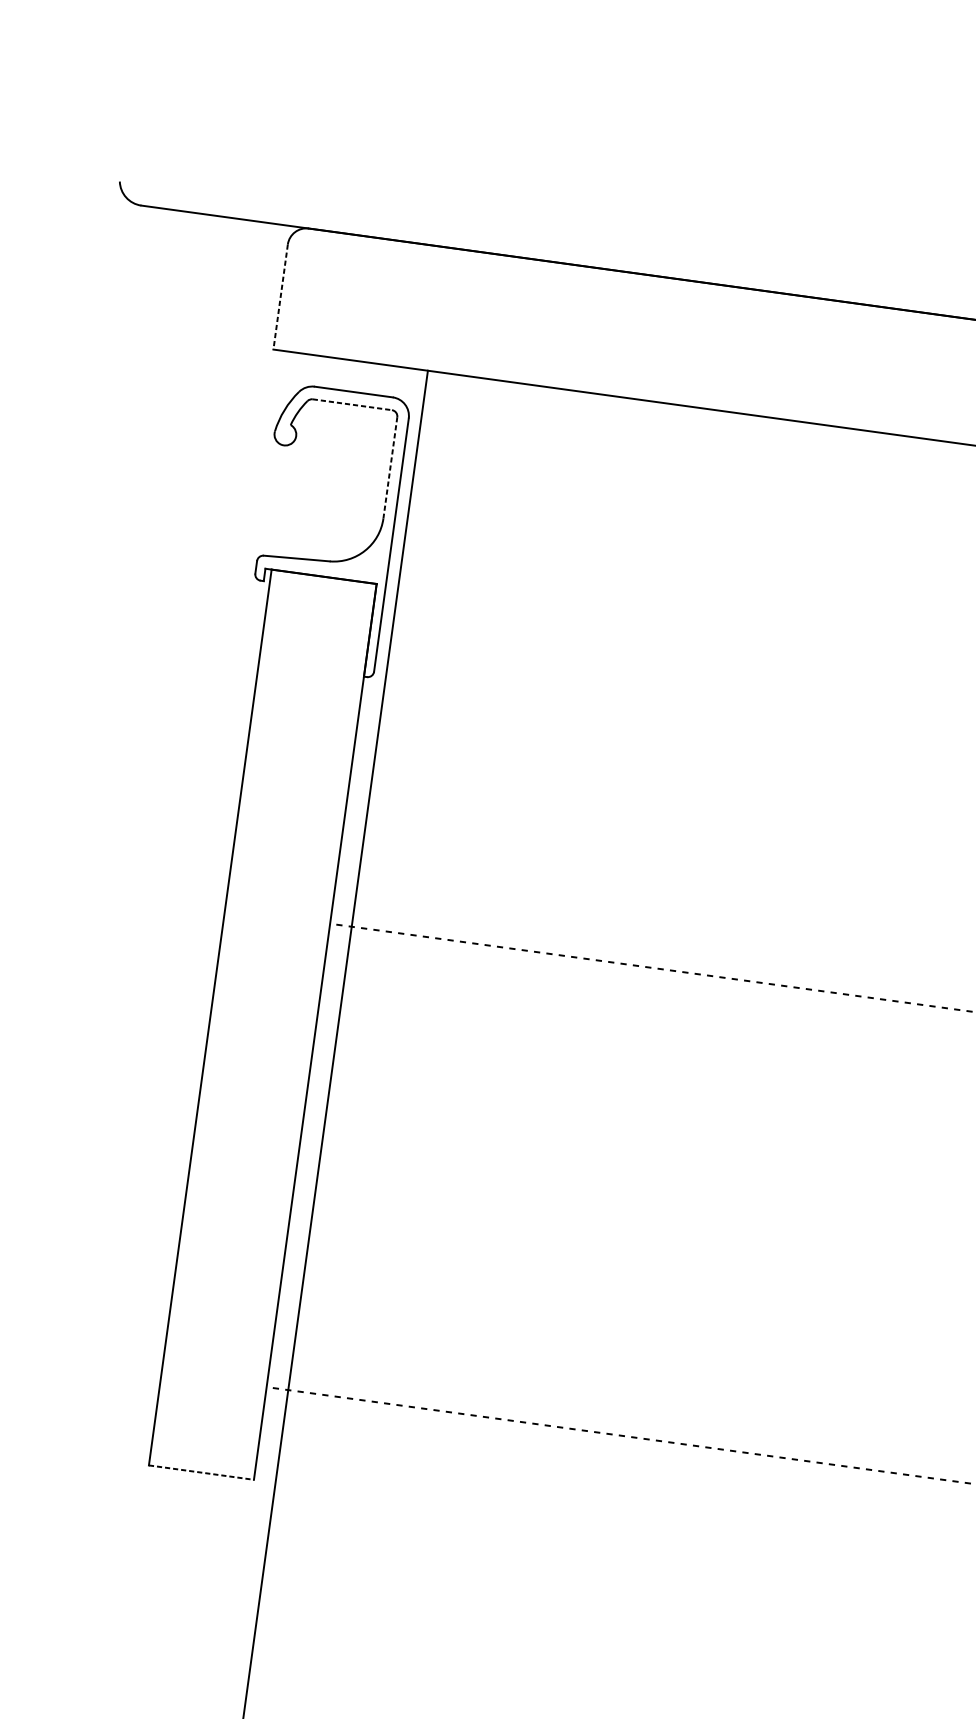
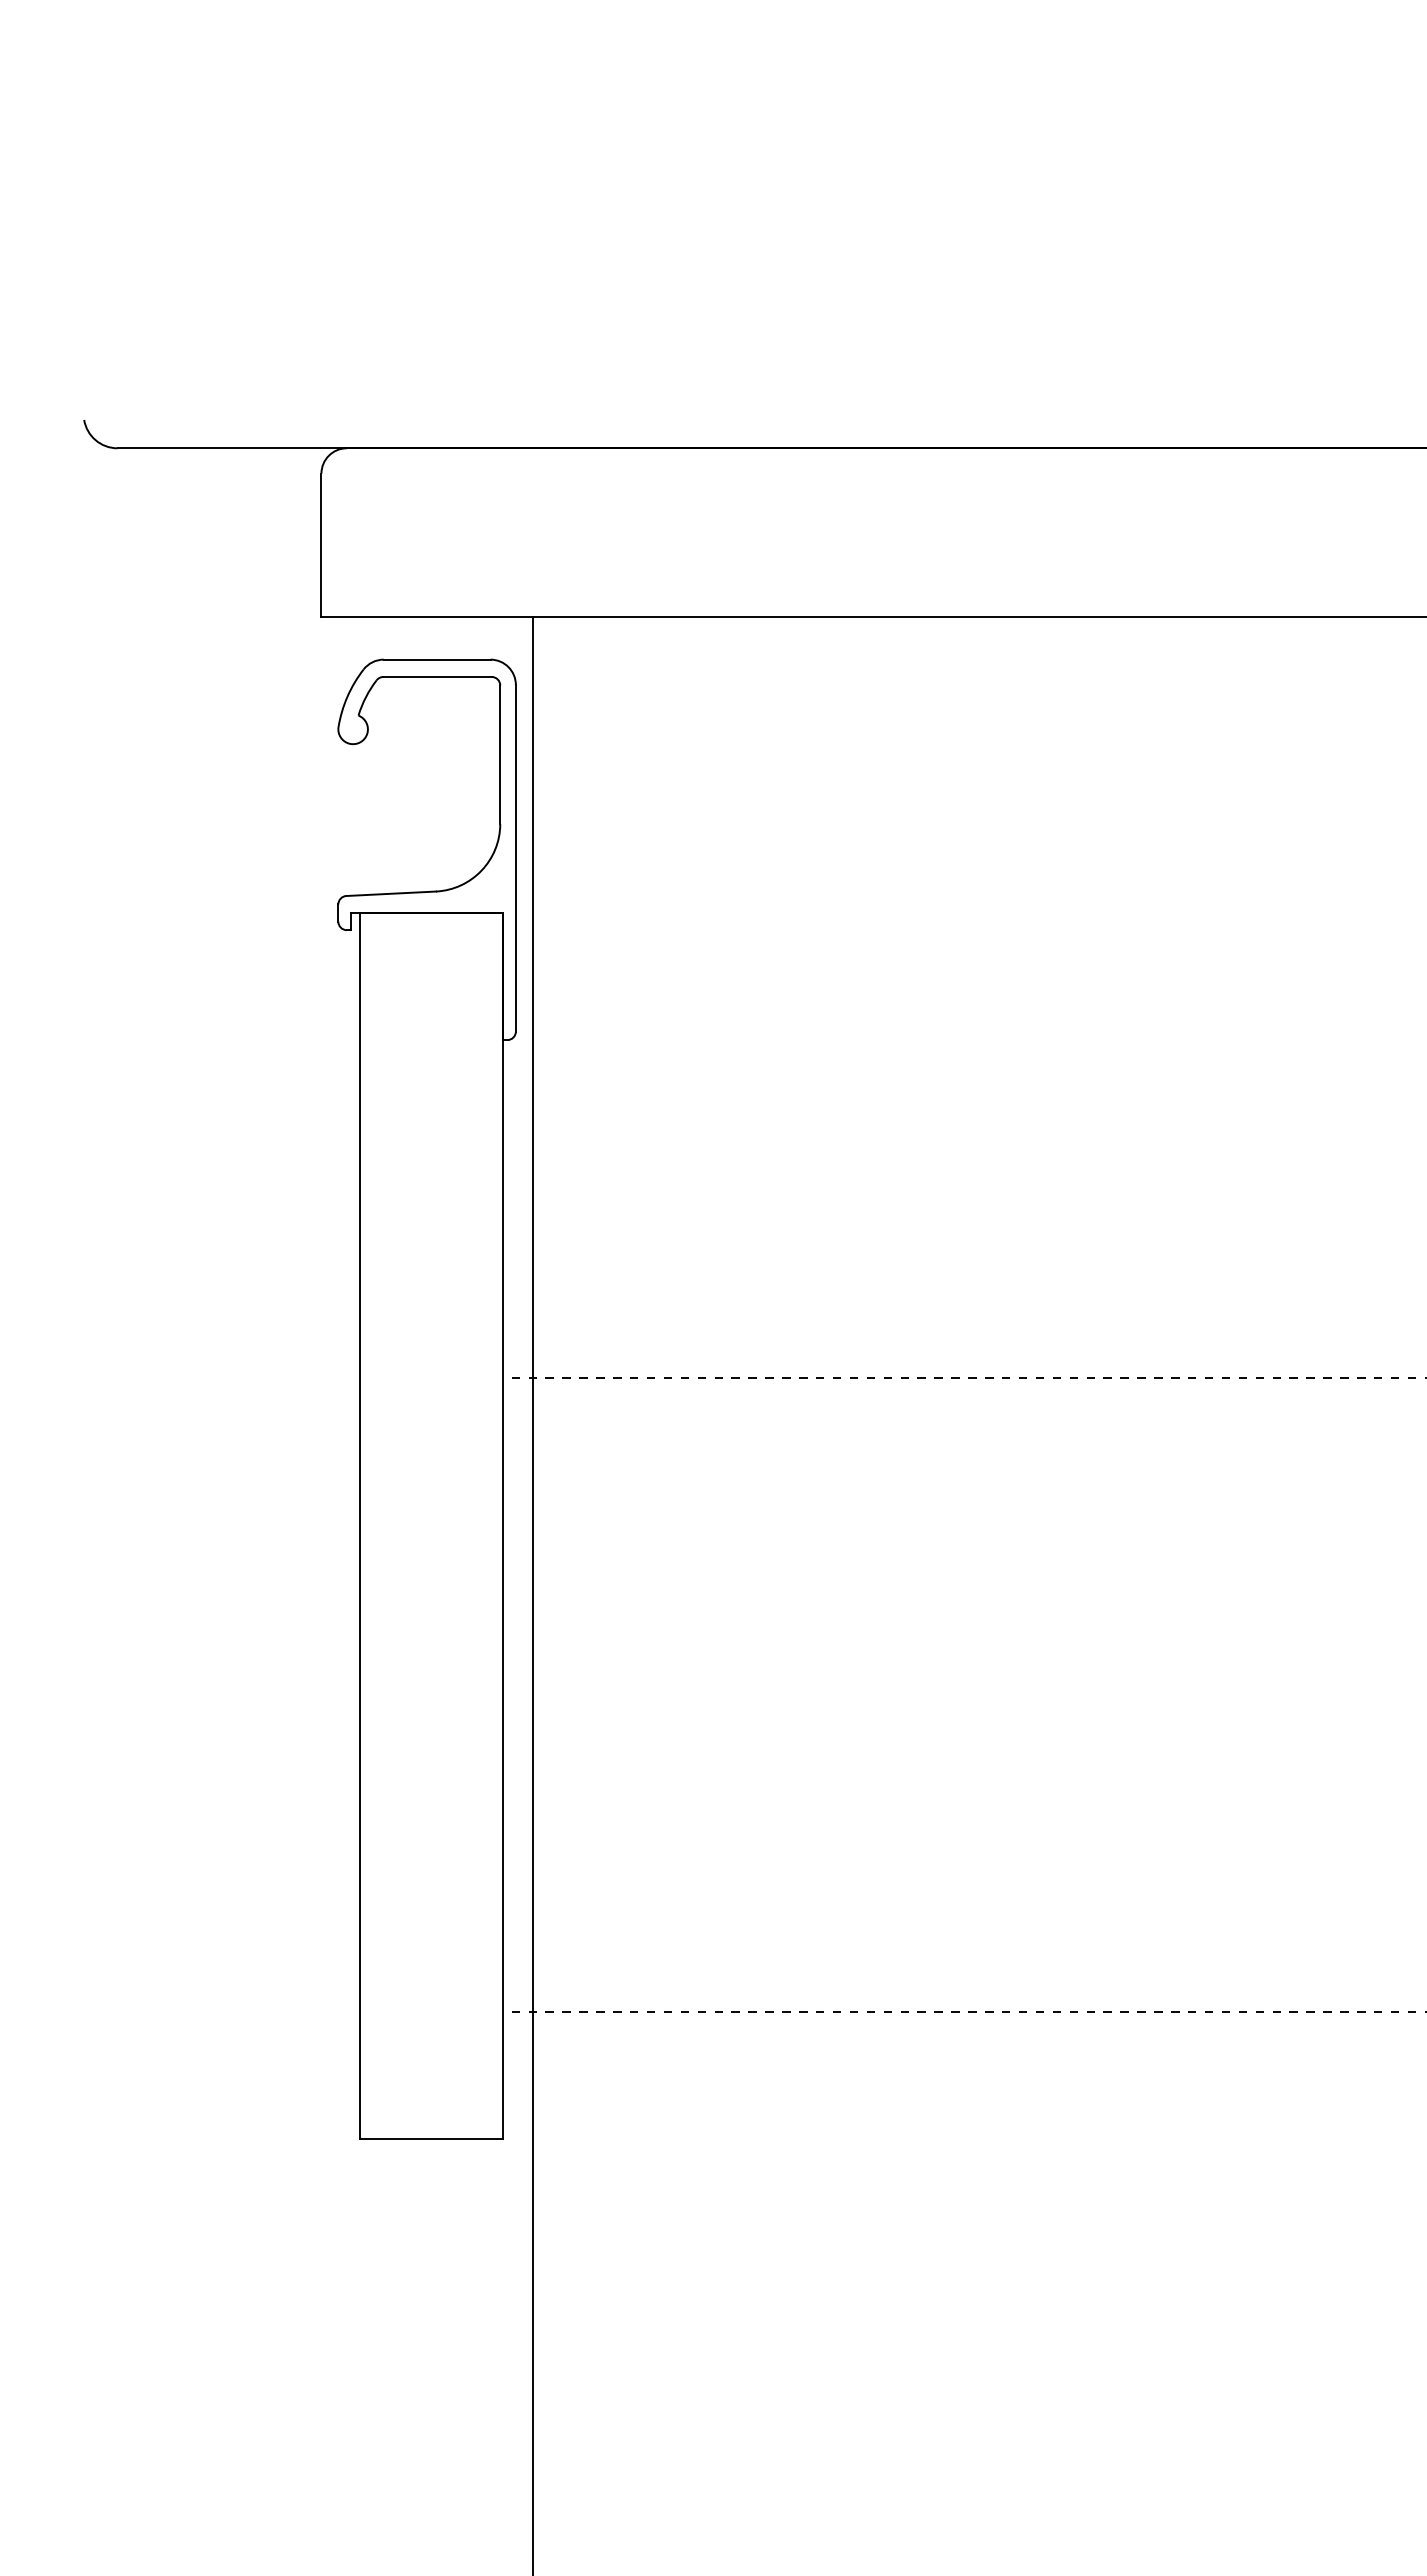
line: (280, 297) -> (321, 545), dashed -> solid
line: (353, 404) -> (438, 676), dashed -> solid
line: (390, 468) -> (500, 755), dashed -> solid
line: (201, 1472) -> (431, 2139), dashed -> solid

